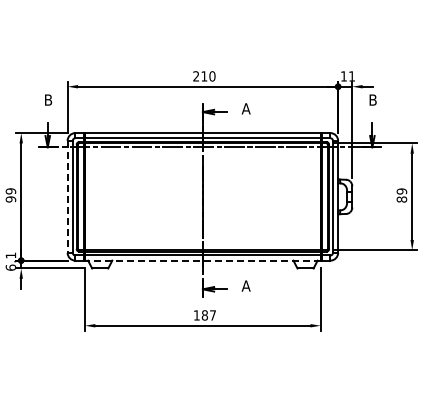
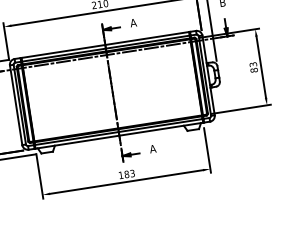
text: (401, 191) -> (253, 64), 89 -> 83
line: (67, 197) -> (16, 105), dashed -> solid
line: (202, 260) -> (119, 135), dashed -> solid
text: (212, 315) -> (132, 173), 187 -> 183

